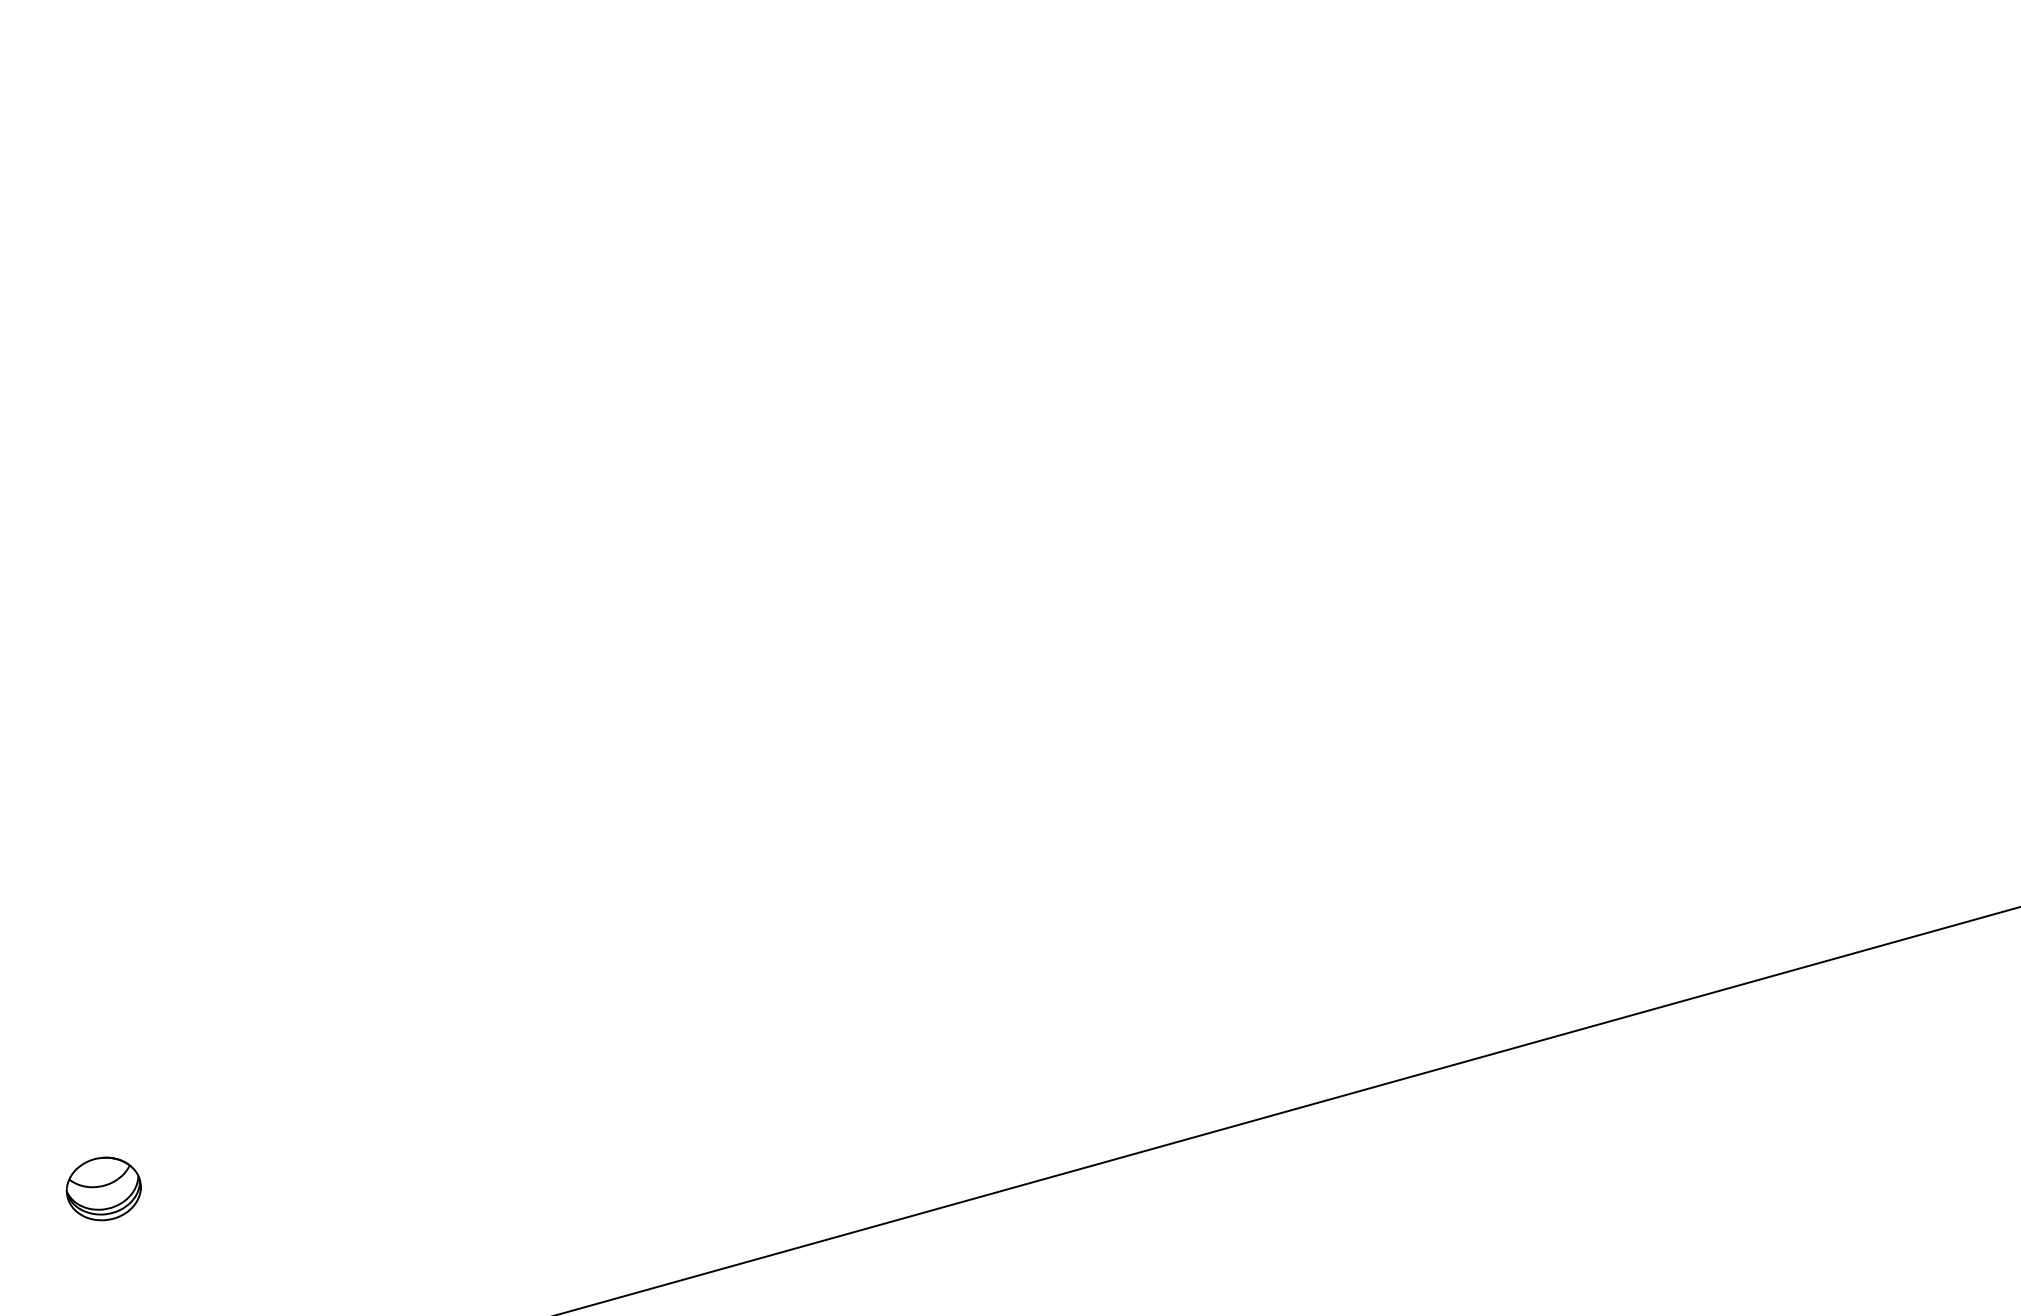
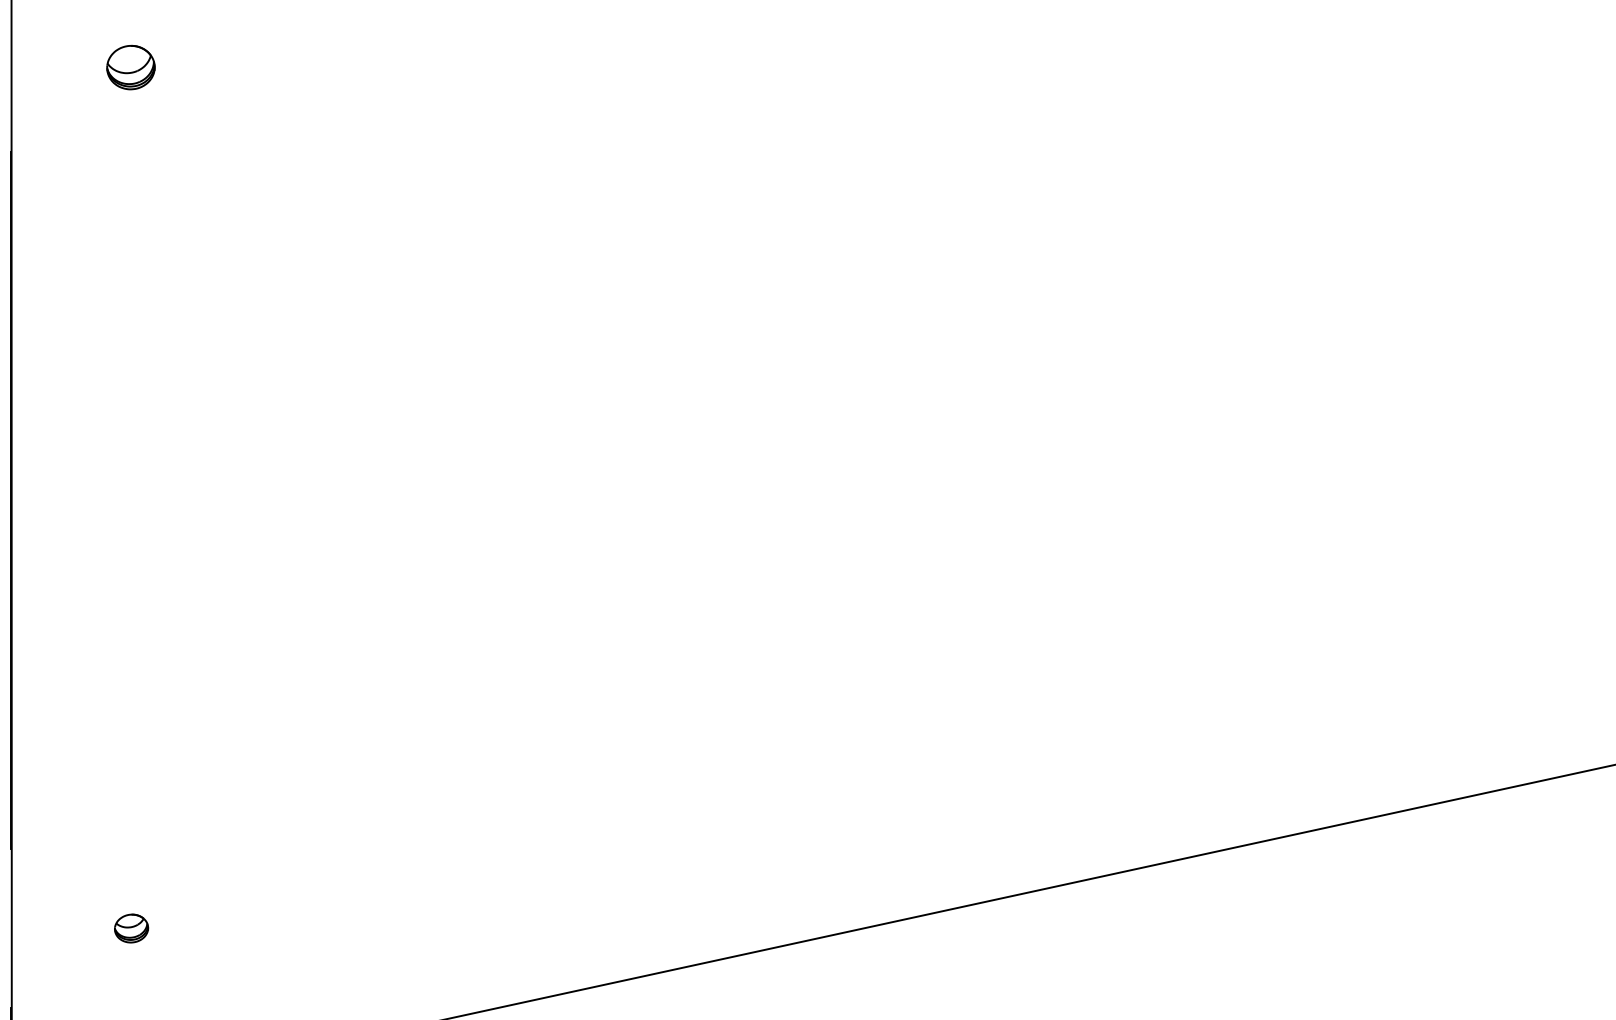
part: (103, 1188) -> (131, 928), size x0.7

